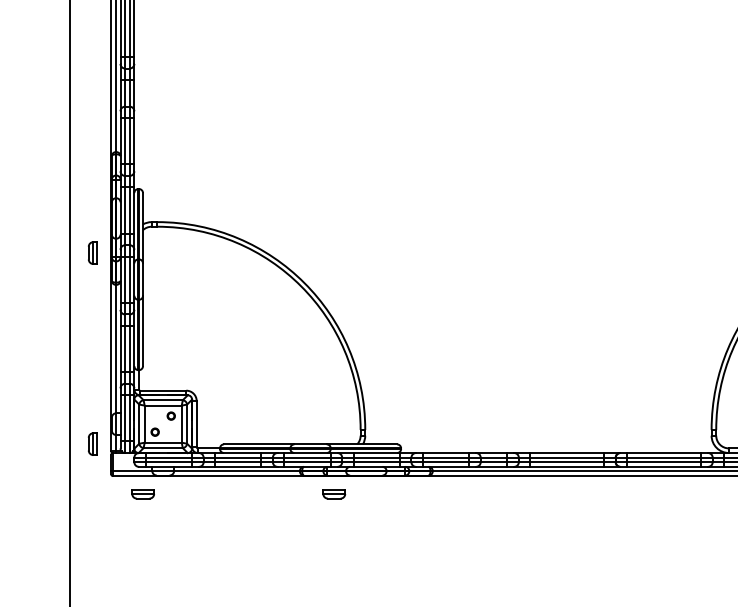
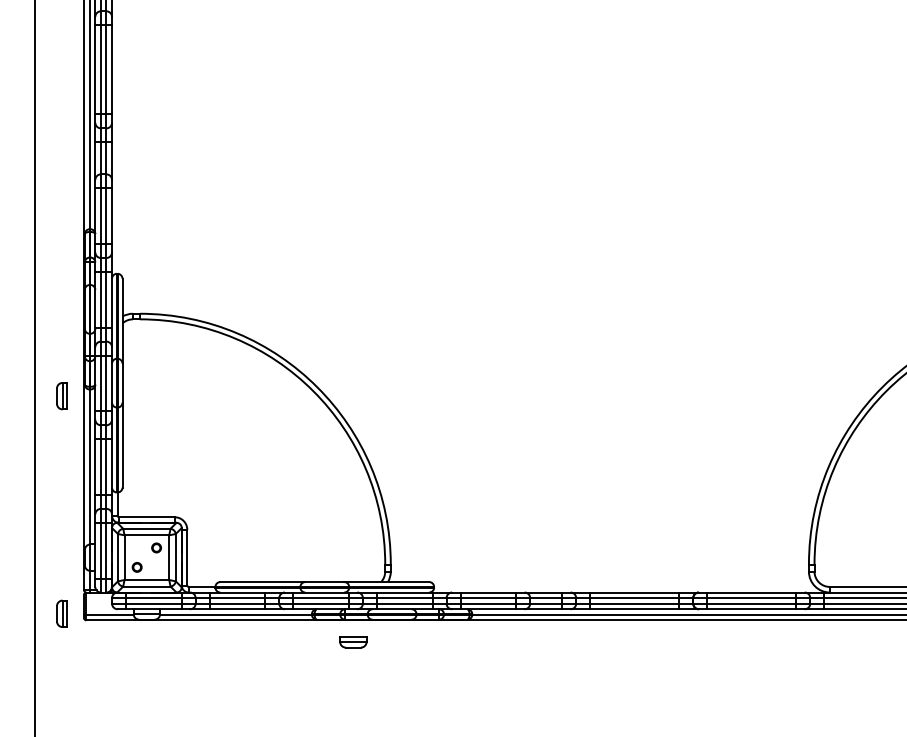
part: (92, 253) -> (61, 396), moved
part: (92, 443) -> (61, 613), moved
part: (143, 494) -> (122, 642), removed

